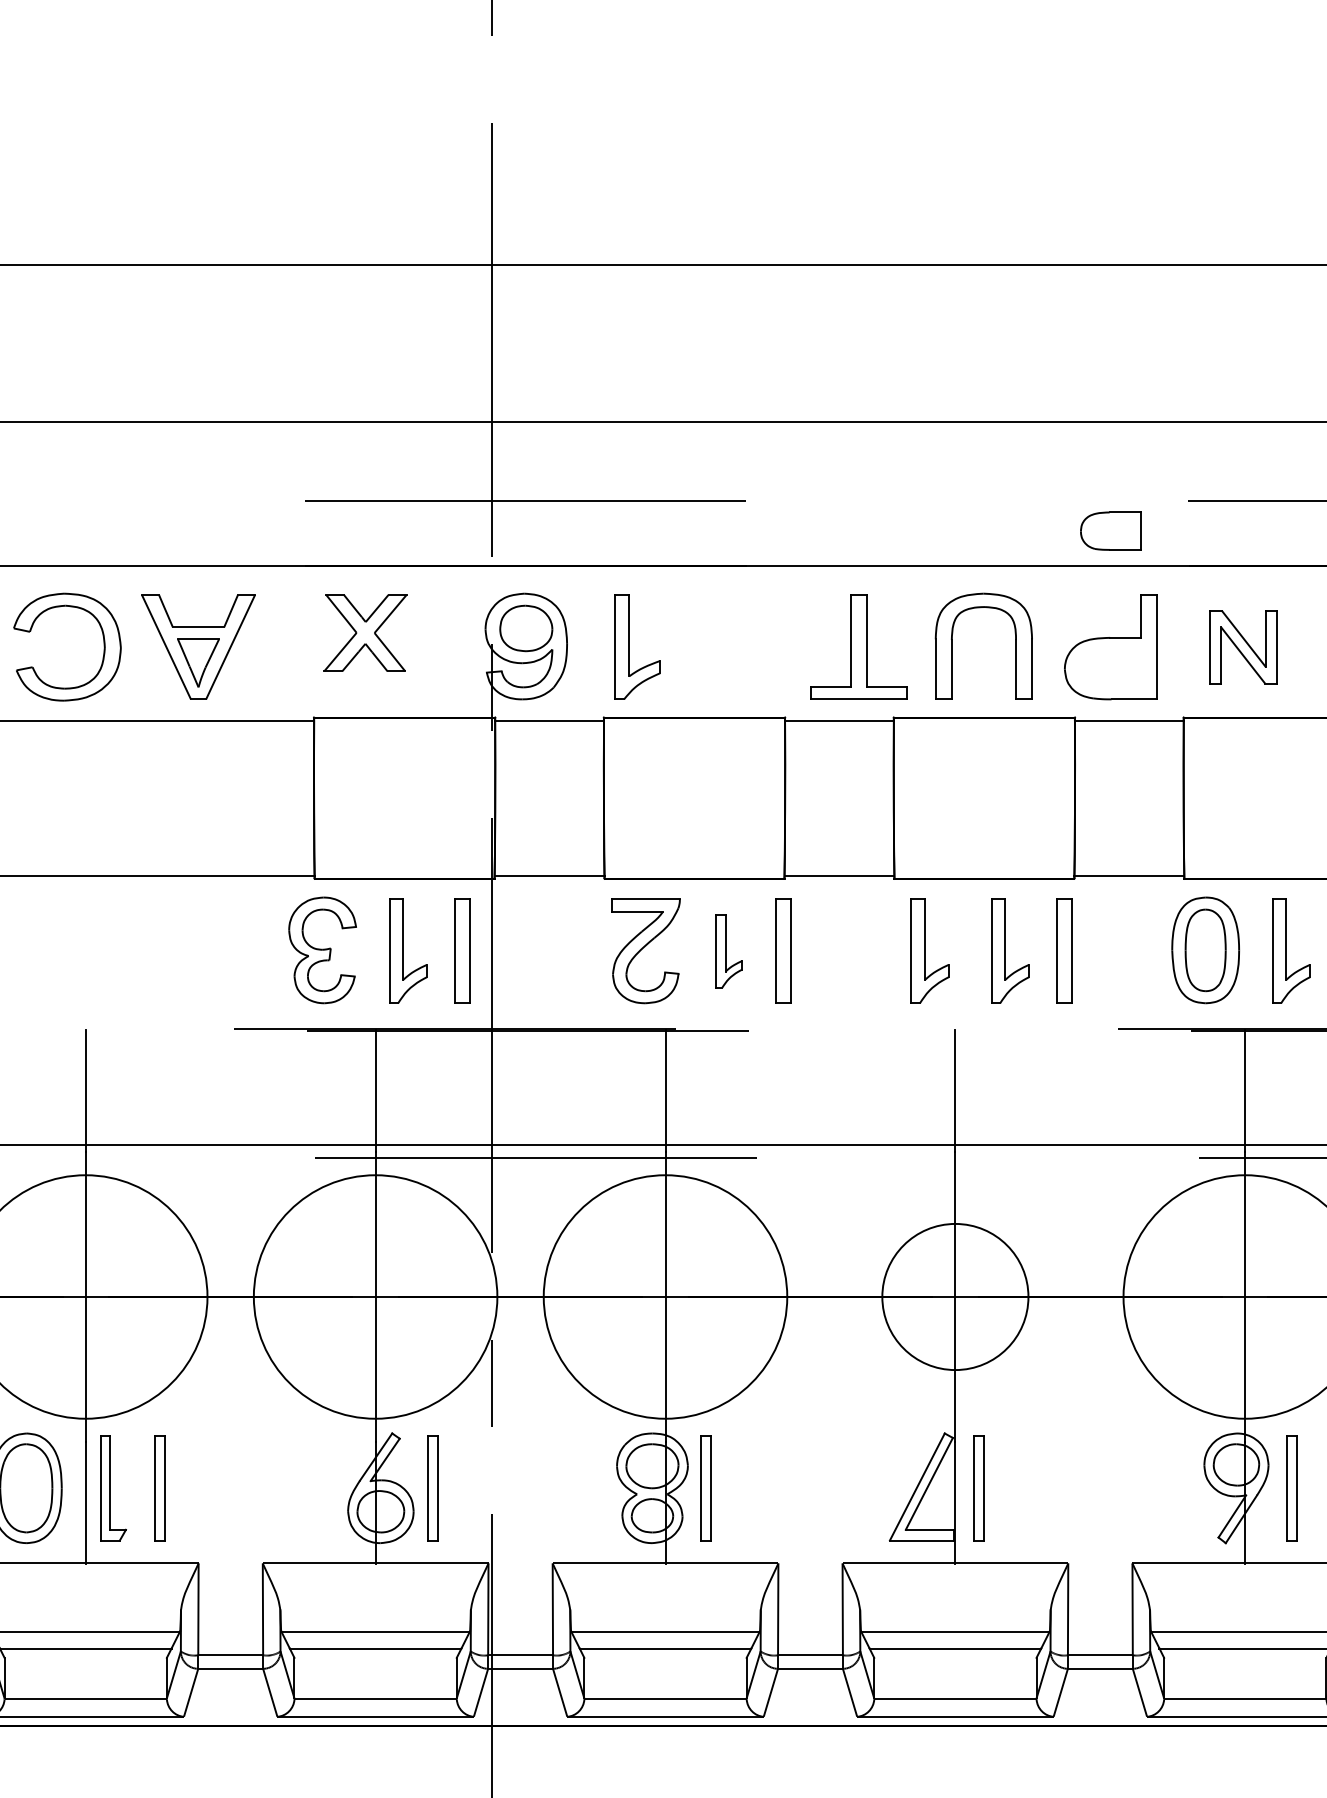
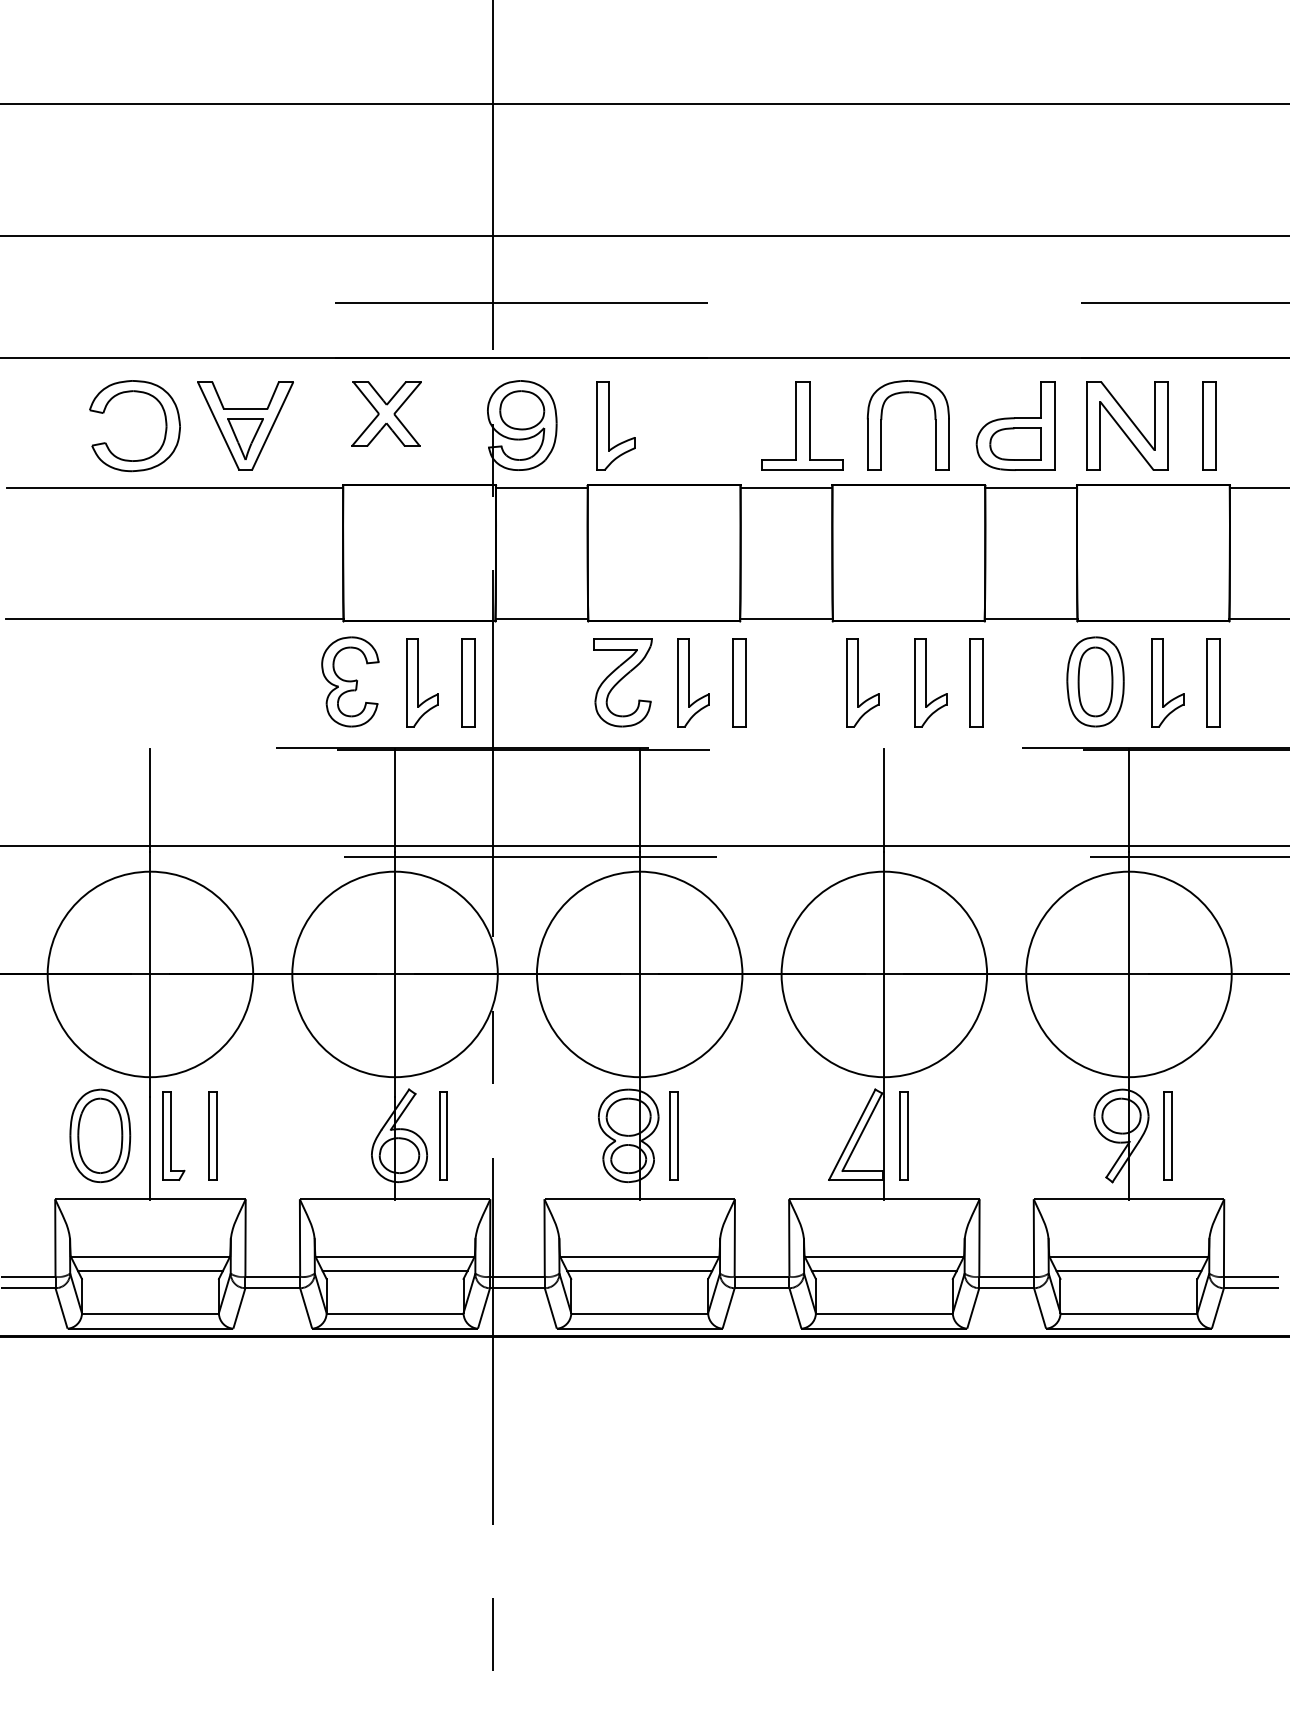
part: (1110, 530) -> (1015, 443), moved
part: (1243, 646) -> (1127, 425), size x1.43
part: (729, 951) -> (693, 682), size x1.43
circle: (955, 1297) -> (884, 974), size x1.67

